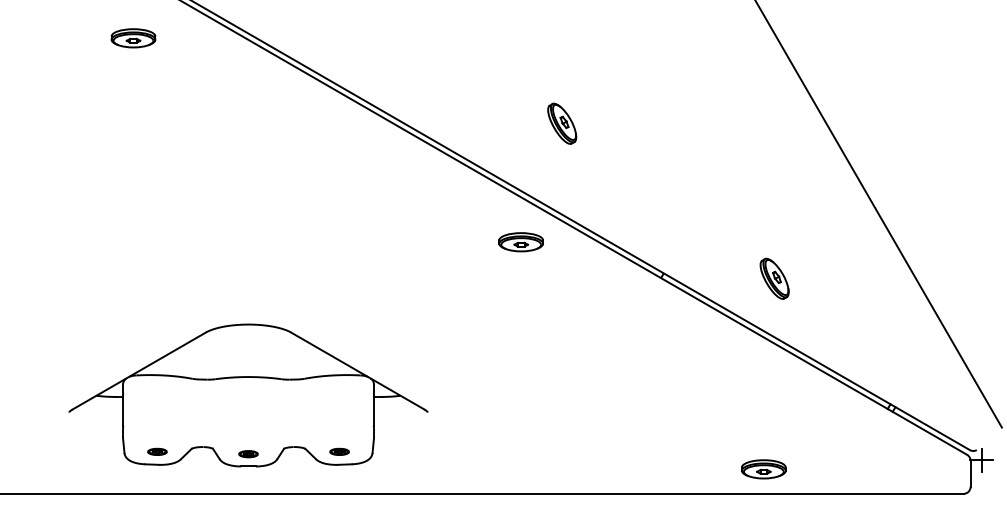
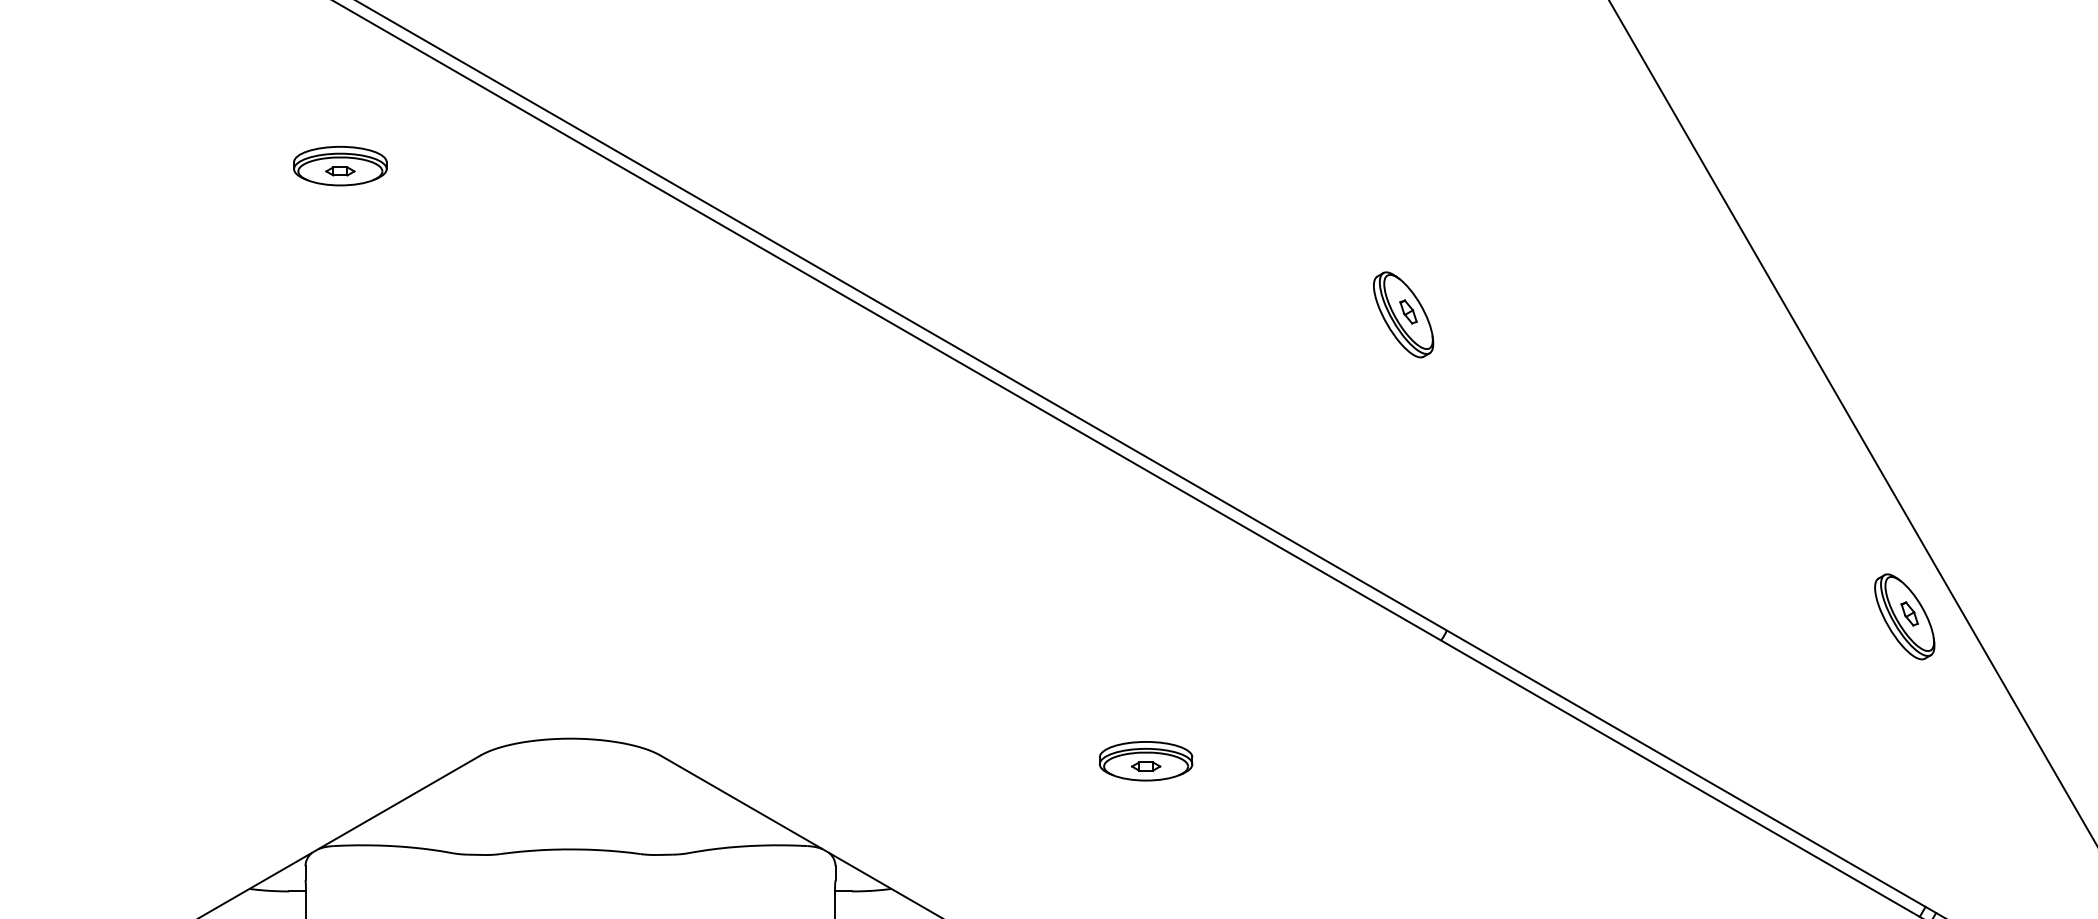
part: (133, 38) -> (340, 166), moved
part: (562, 123) -> (1404, 314), moved
part: (520, 242) -> (1144, 761), moved
part: (774, 278) -> (1904, 616), moved

